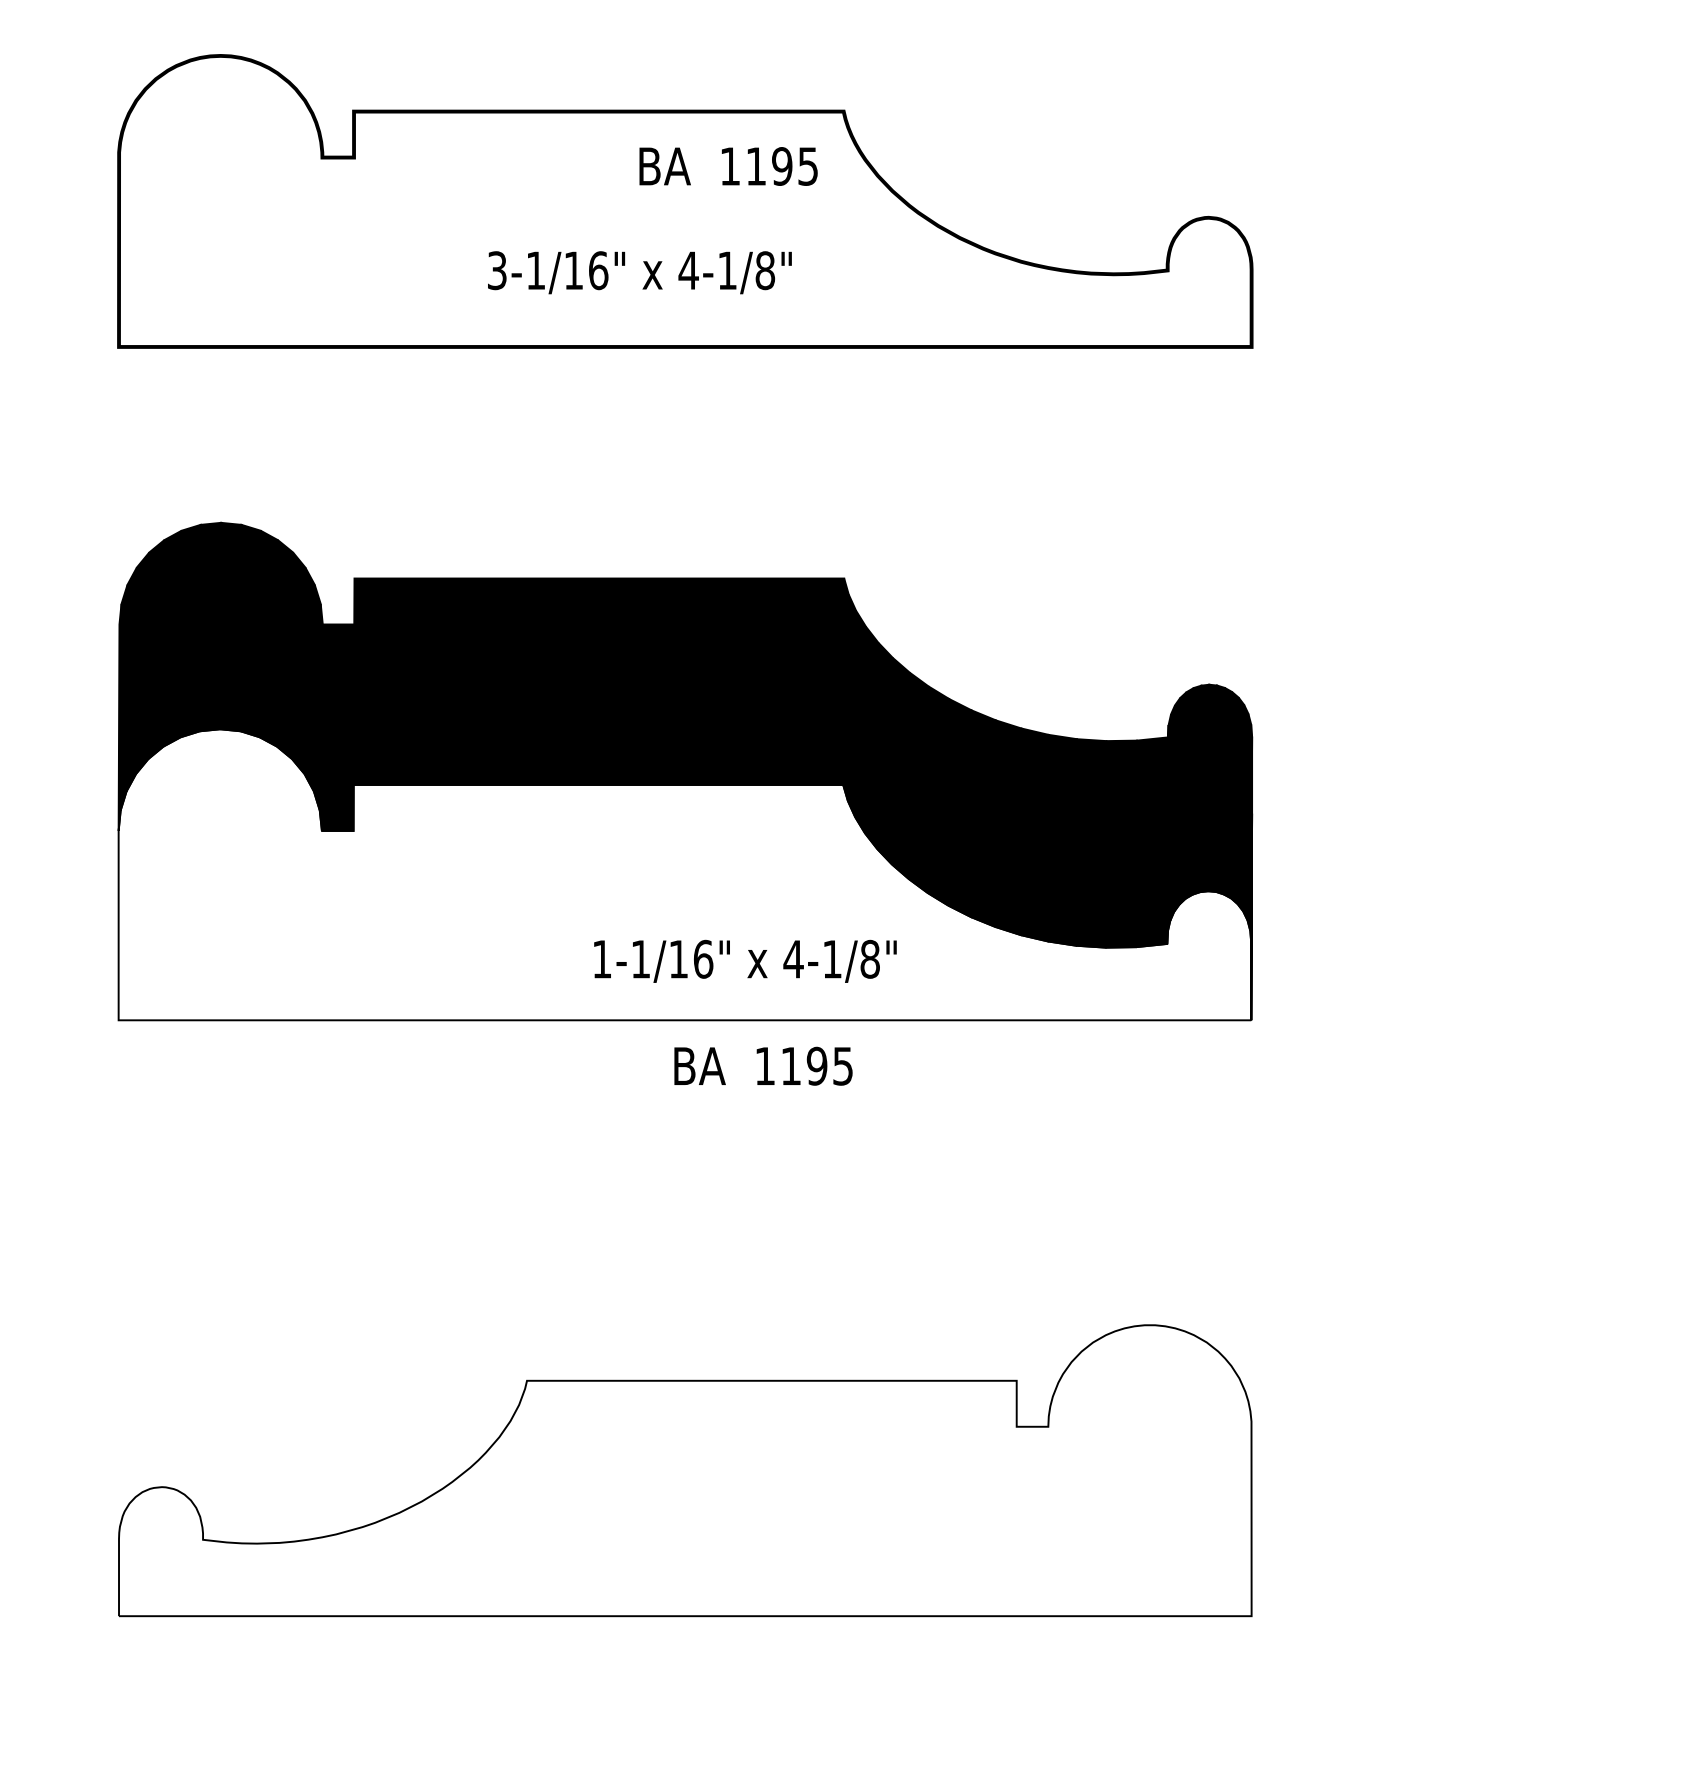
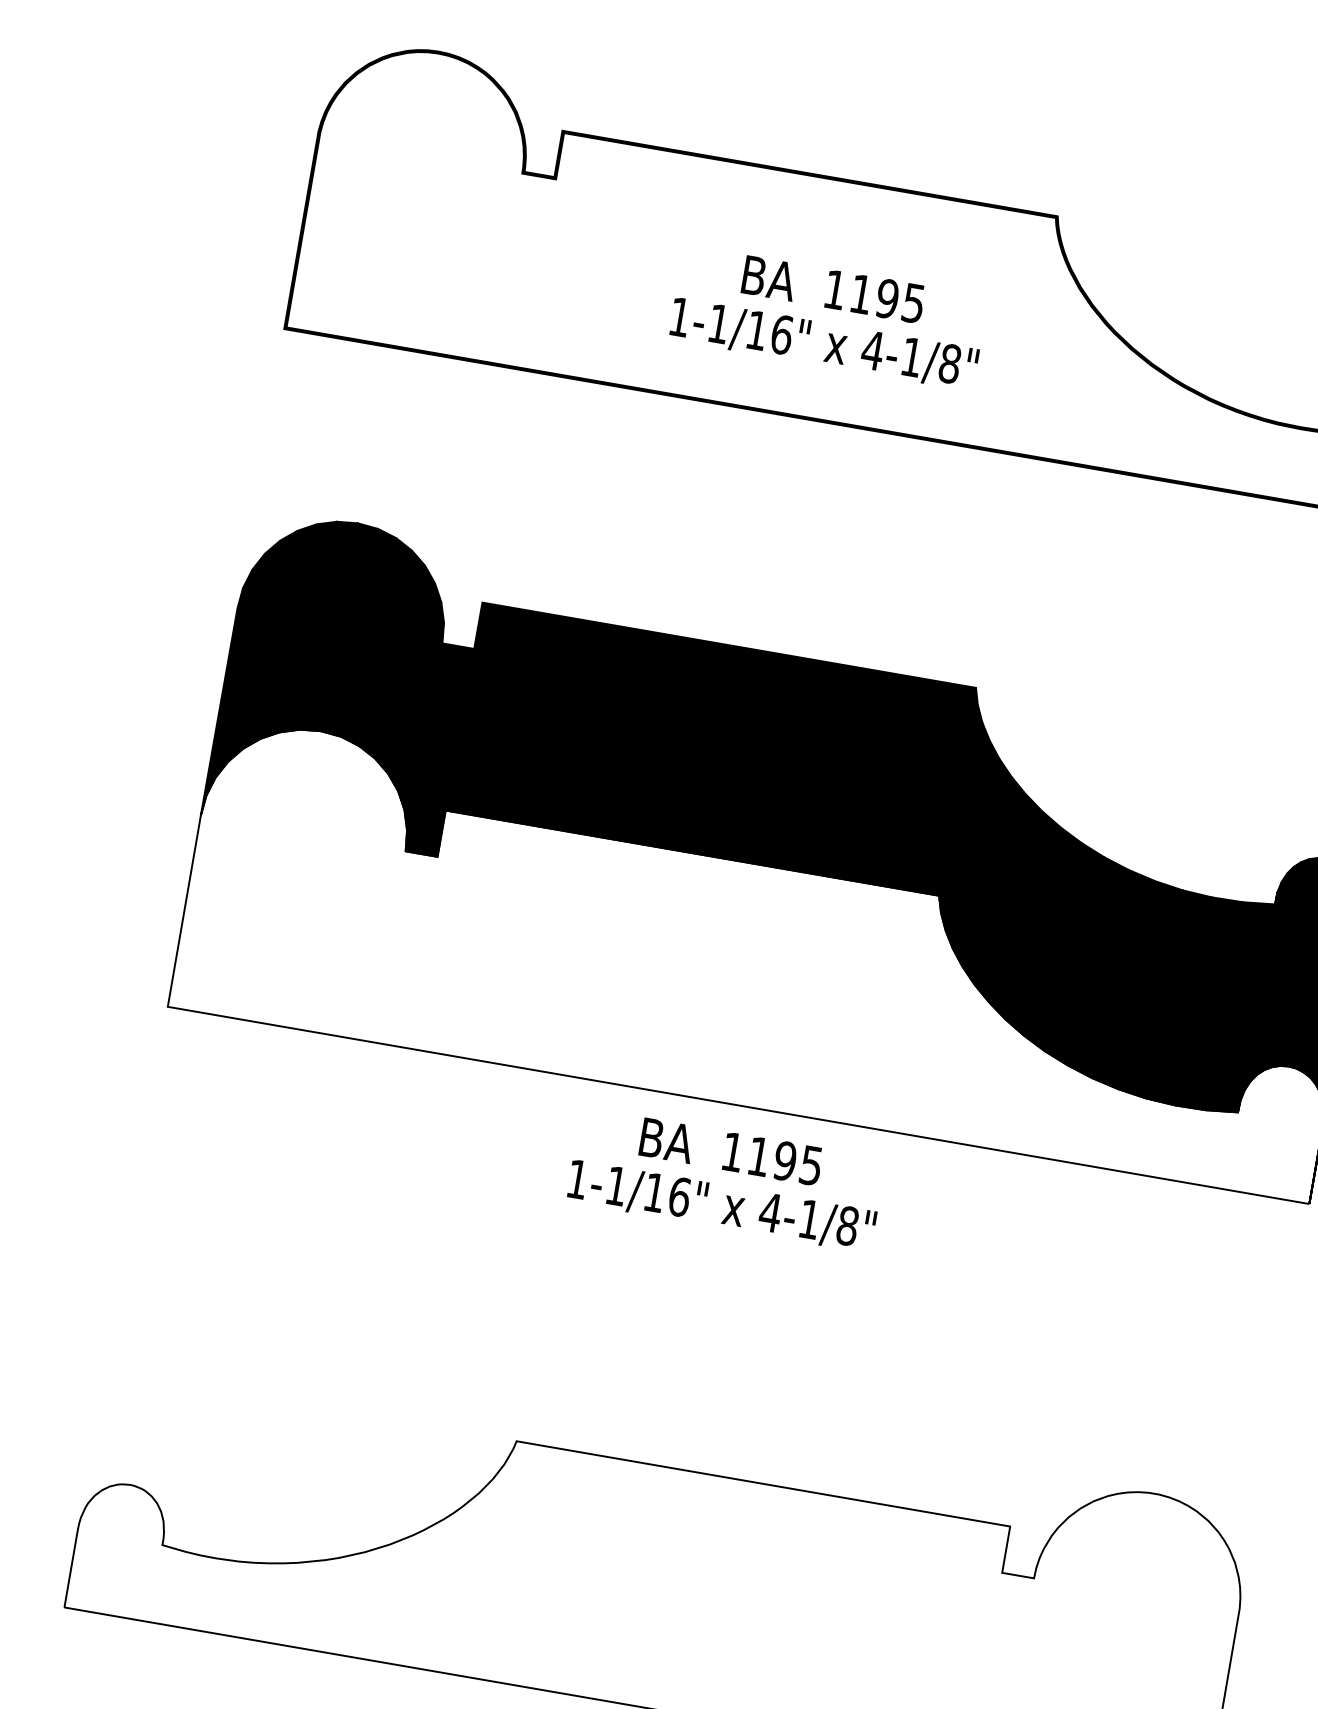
text: (728, 166) -> (833, 289), moved
text: (497, 270) -> (680, 317), 3-1/16" -> 1-1/16"
text: (745, 960) -> (721, 1205), moved
text: (763, 1065) -> (731, 1151), moved

